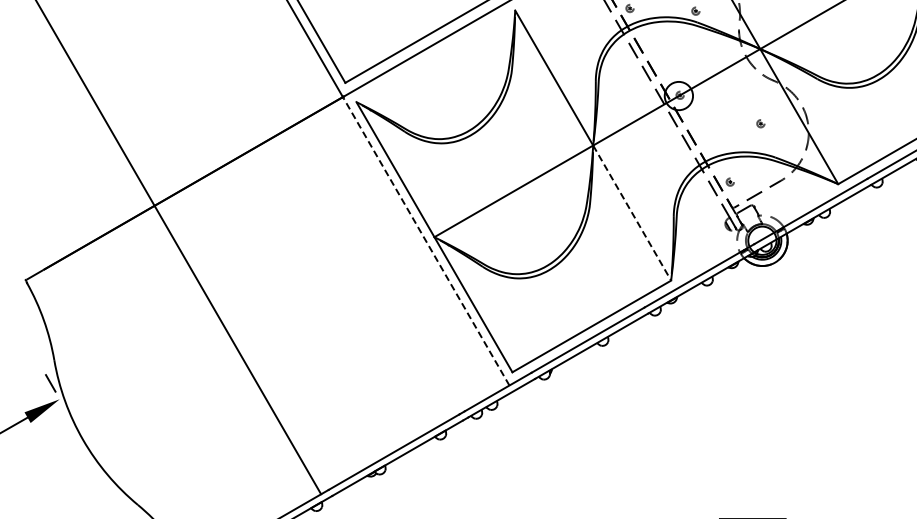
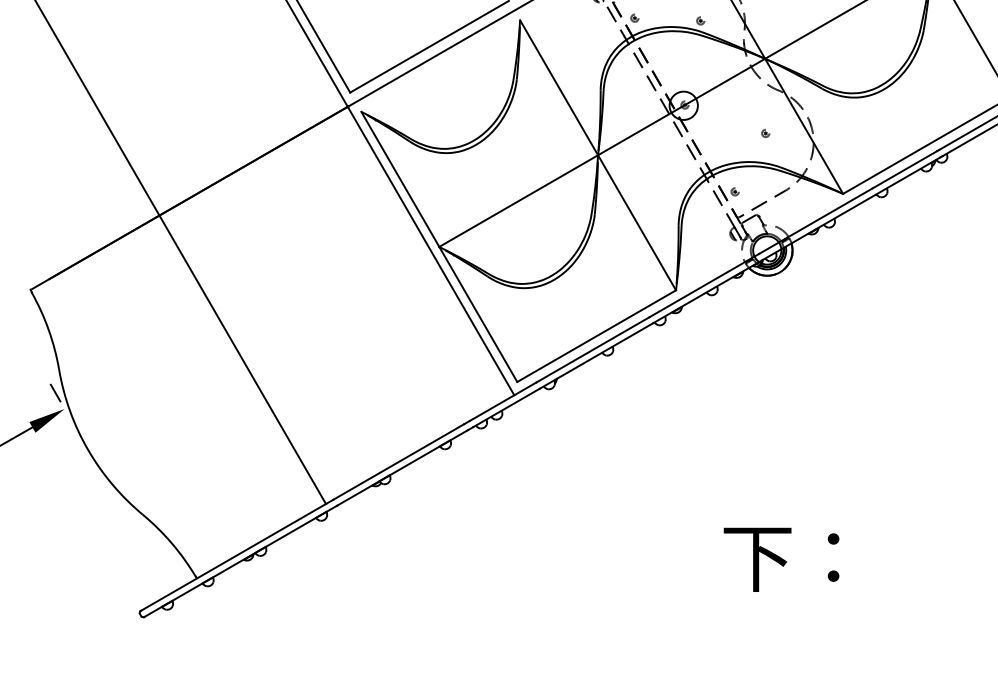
line: (632, 212) -> (637, 222), dashed -> solid
line: (426, 241) -> (431, 251), dashed -> solid

